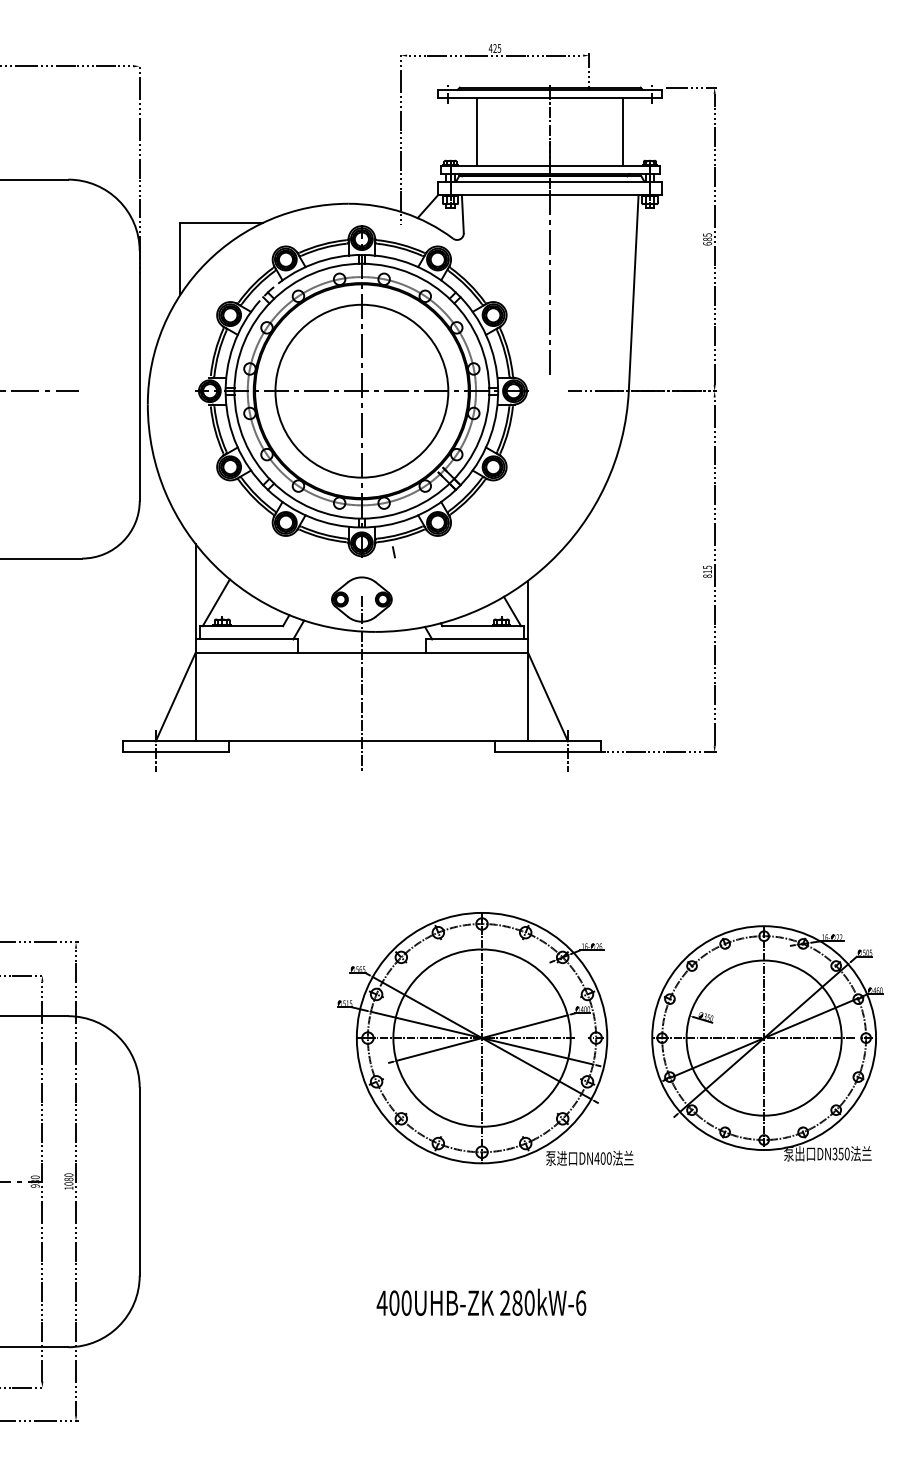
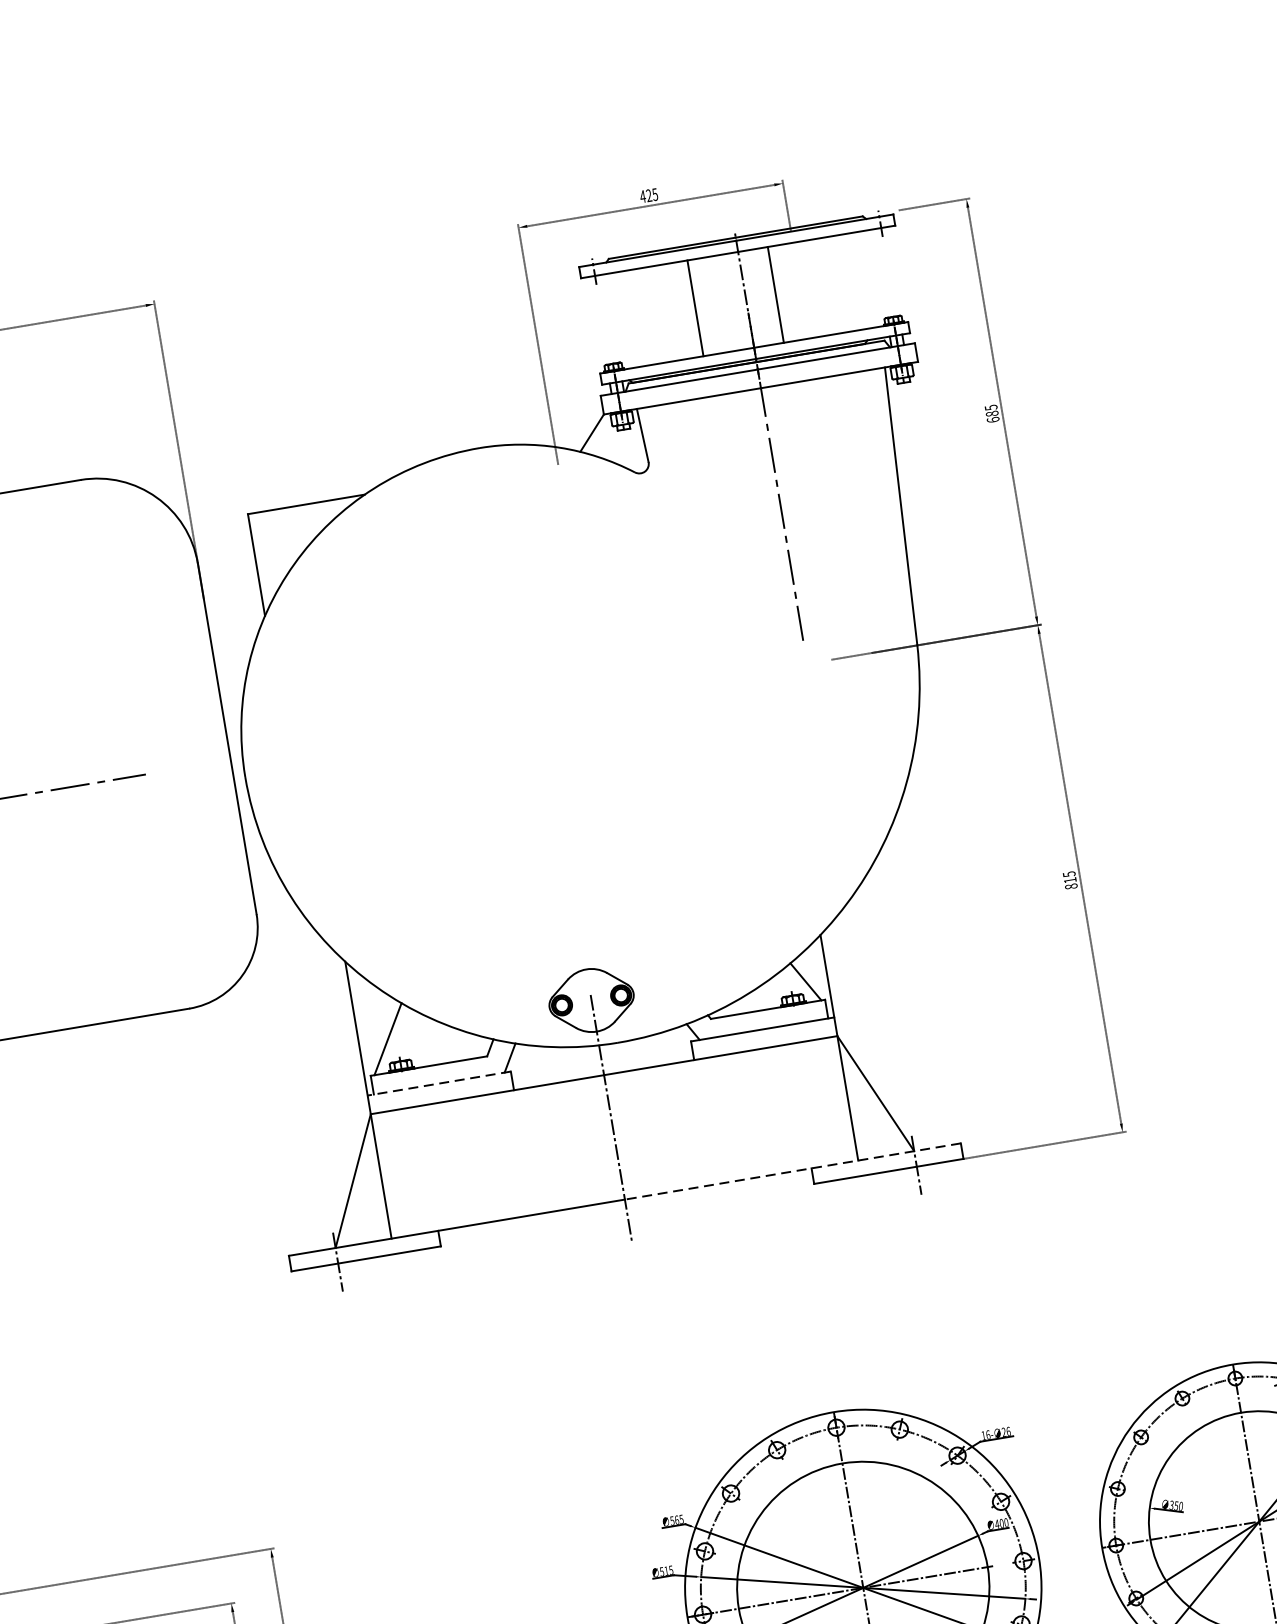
line: (477, 131) -> (695, 307), moved
line: (623, 131) -> (775, 294), moved
part: (361, 391) -> (542, 708), removed
line: (246, 639) -> (438, 1083), solid -> dashed
line: (481, 741) -> (792, 1171), solid -> dashed

